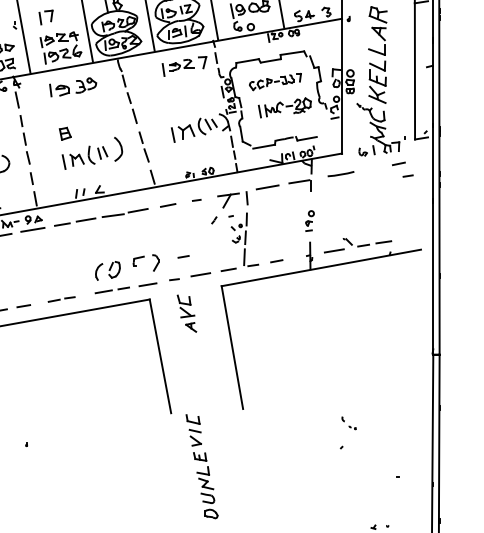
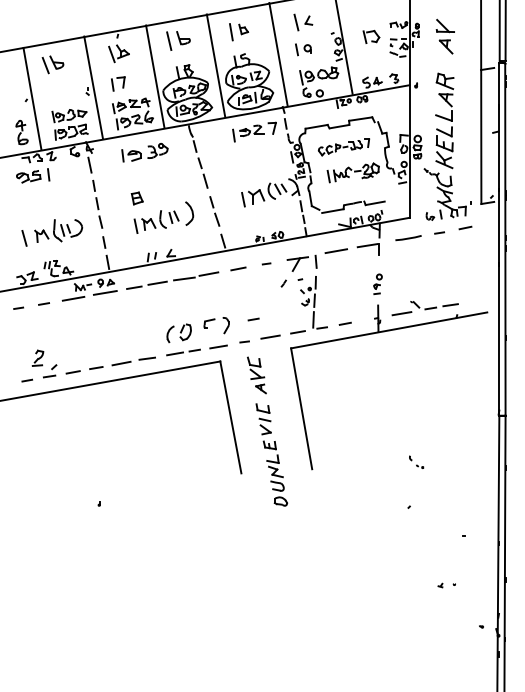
line: (408, 175) -> (439, 232), moved
part: (61, 299) -> (133, 361), size x1.67
part: (349, 422) -> (416, 461), moved
part: (201, 466) -> (271, 454), moved

